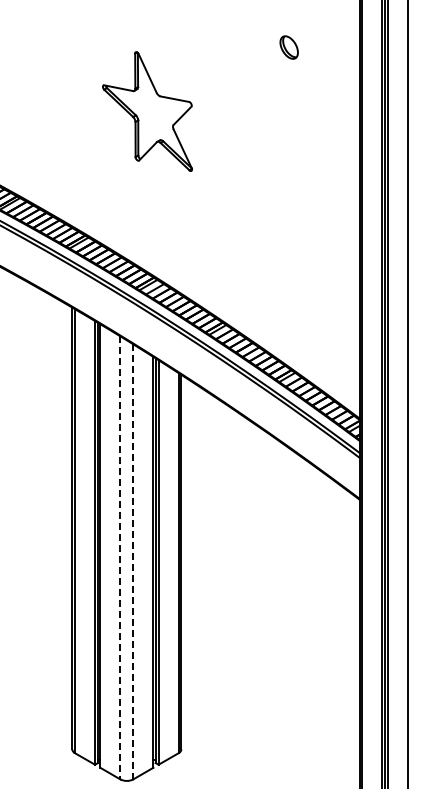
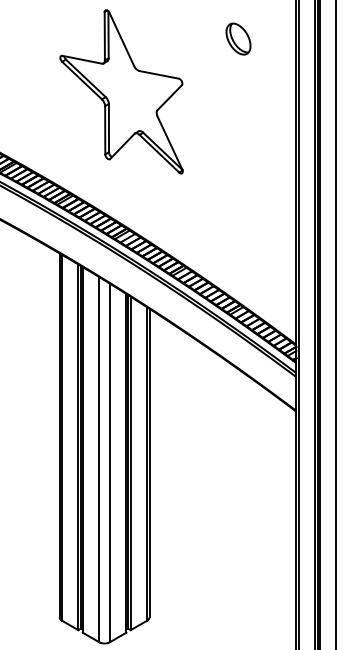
part: (288, 47) -> (237, 39), size x1.67
part: (147, 111) -> (121, 91), size x1.67
line: (120, 558) -> (99, 460), dashed -> solid
line: (133, 561) -> (110, 462), dashed -> solid

